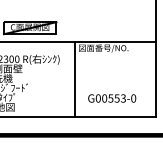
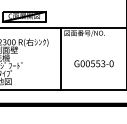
text: (112, 98) -> (94, 63), moved

